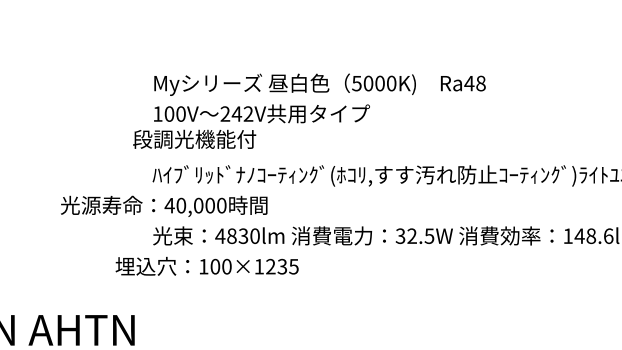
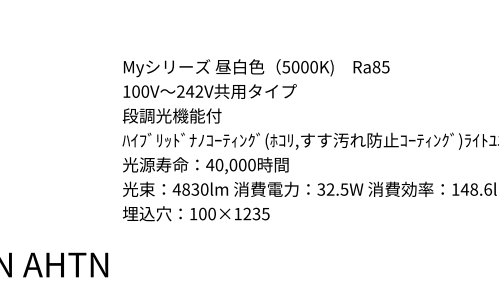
text: (474, 83) -> (380, 67), Ra48 -> Ra85
text: (193, 138) -> (171, 115), moved
text: (163, 206) -> (205, 165), moved
text: (207, 266) -> (196, 213), moved

